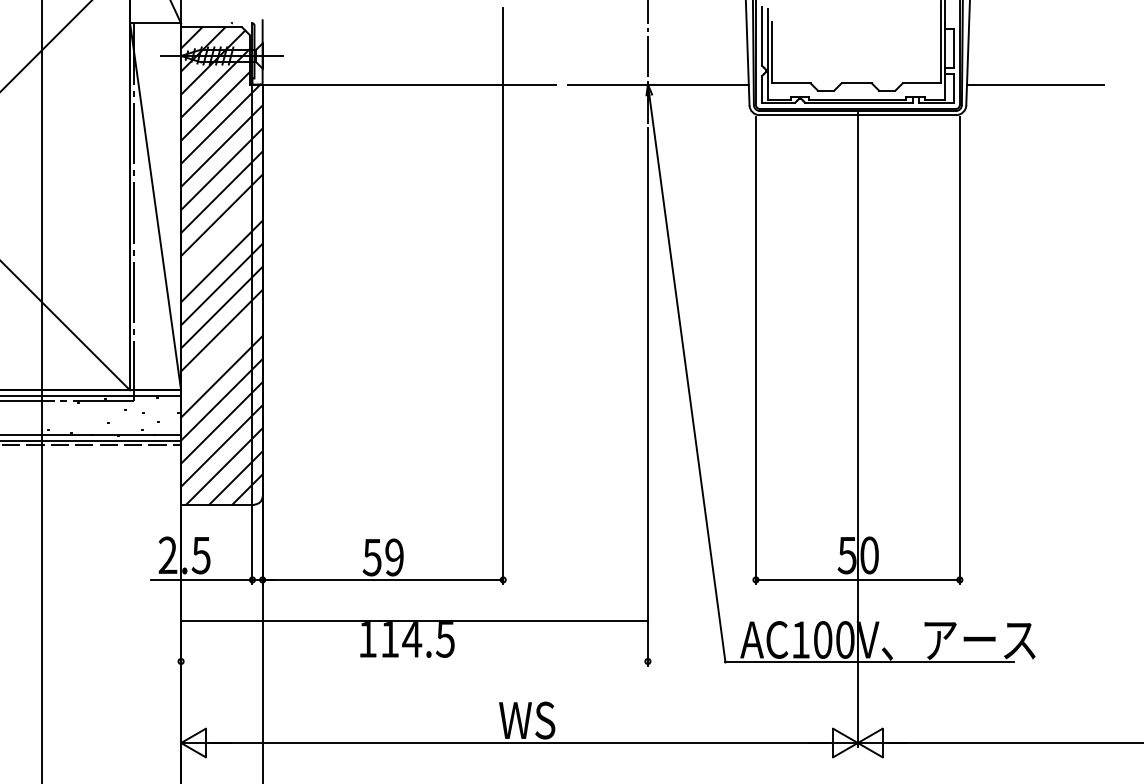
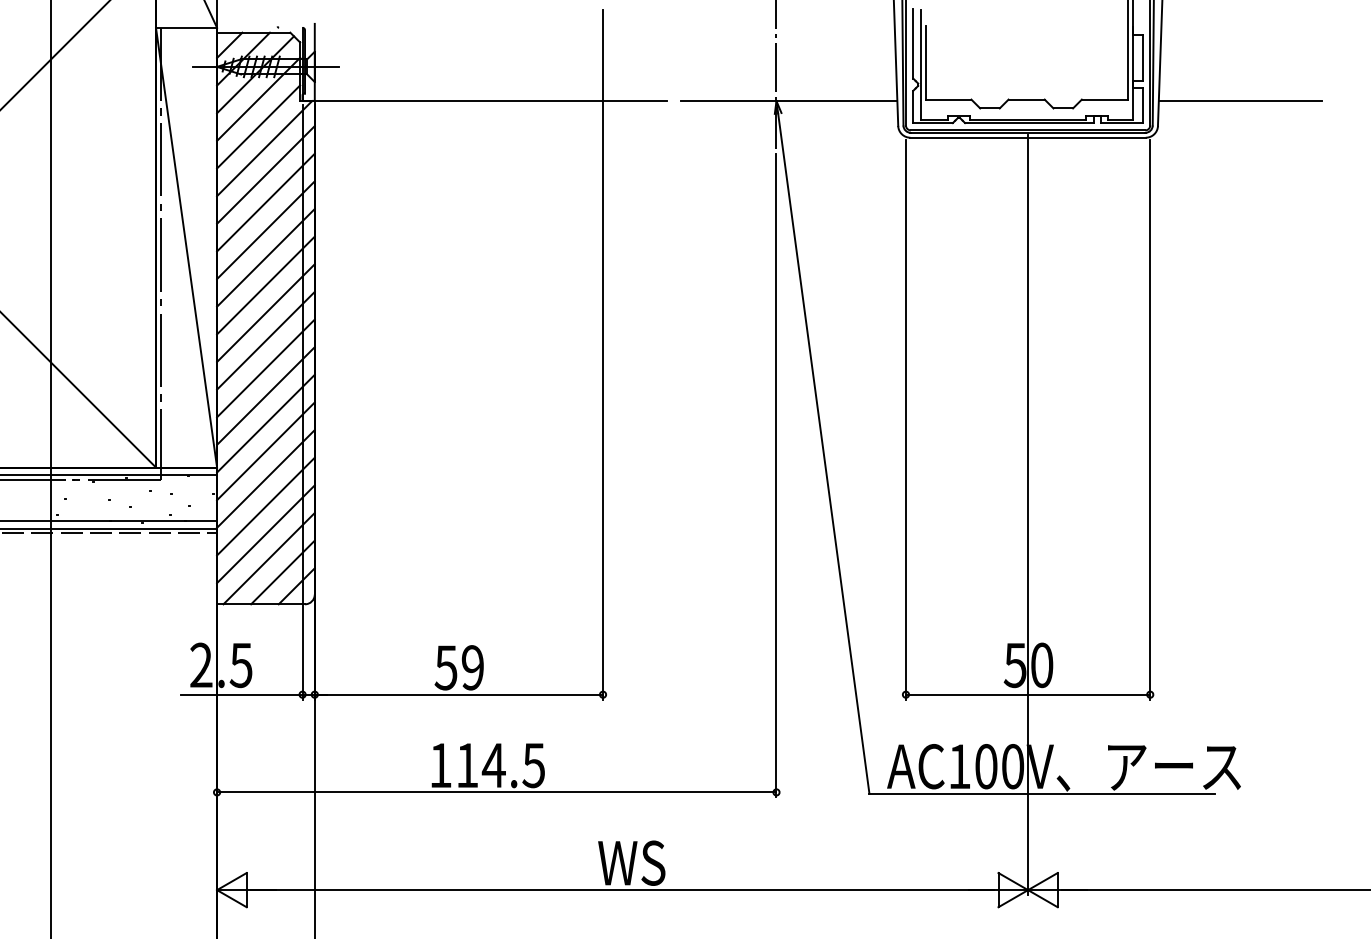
line: (221, 238) -> (265, 285), added
line: (221, 353) -> (265, 423), added
line: (414, 621) -> (496, 792), moved

